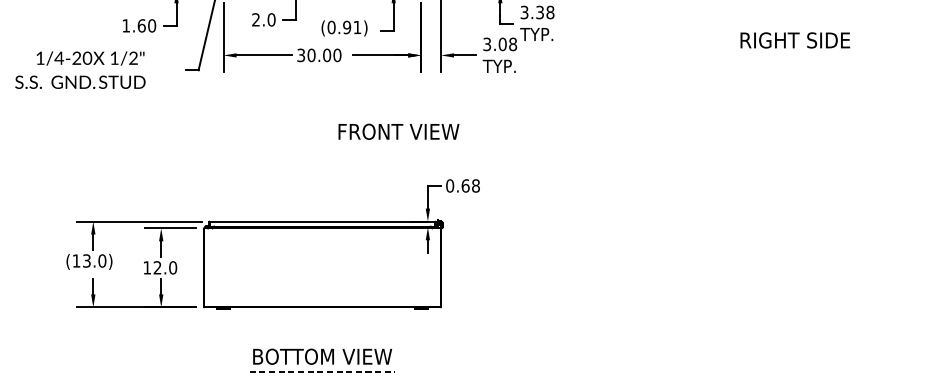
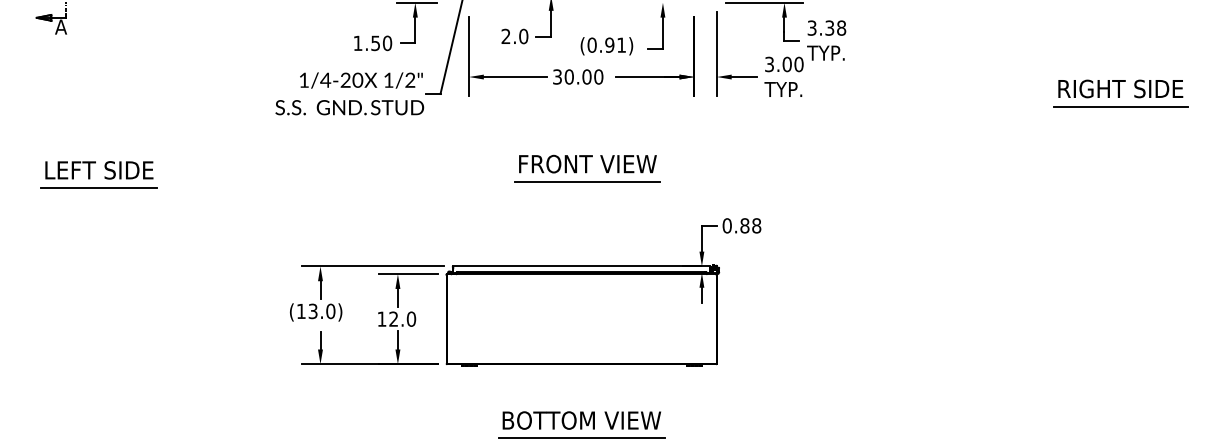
text: (141, 26) -> (375, 43), 1.60 -> 1.50
text: (795, 40) -> (1120, 88), moved
text: (512, 44) -> (798, 64), 3.08 -> 3.00
text: (80, 69) -> (349, 93), moved
line: (795, 81) -> (1121, 106), added
text: (398, 131) -> (587, 163), moved
line: (327, 147) -> (587, 181), added
text: (465, 185) -> (744, 225), 0.68 -> 0.88
line: (322, 372) -> (581, 438), dashed -> solid

